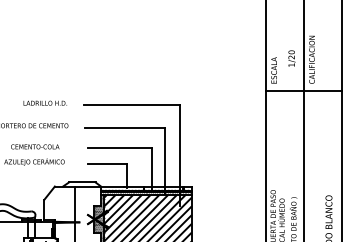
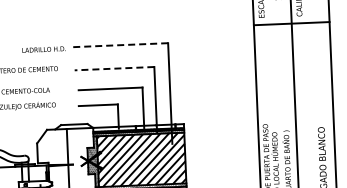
text: (44, 102) -> (43, 48), moved
line: (131, 105) -> (120, 45), solid -> dashed
line: (124, 128) -> (114, 68), solid -> dashed

